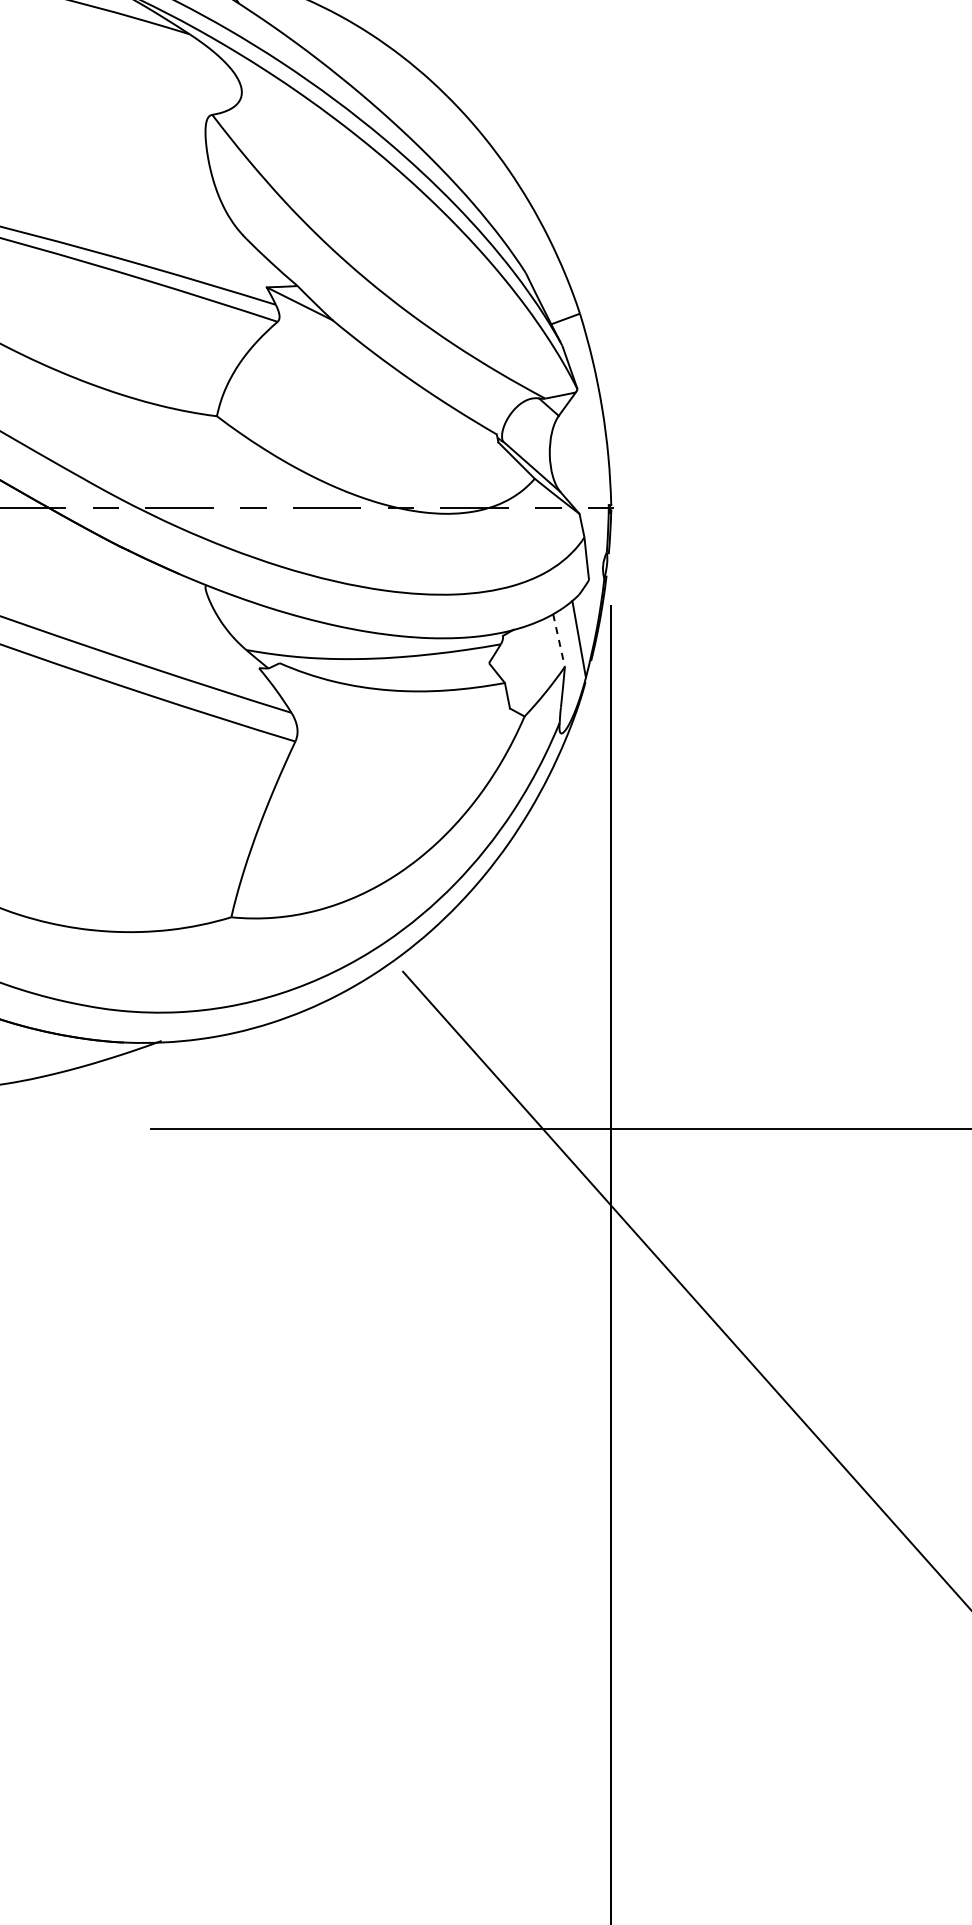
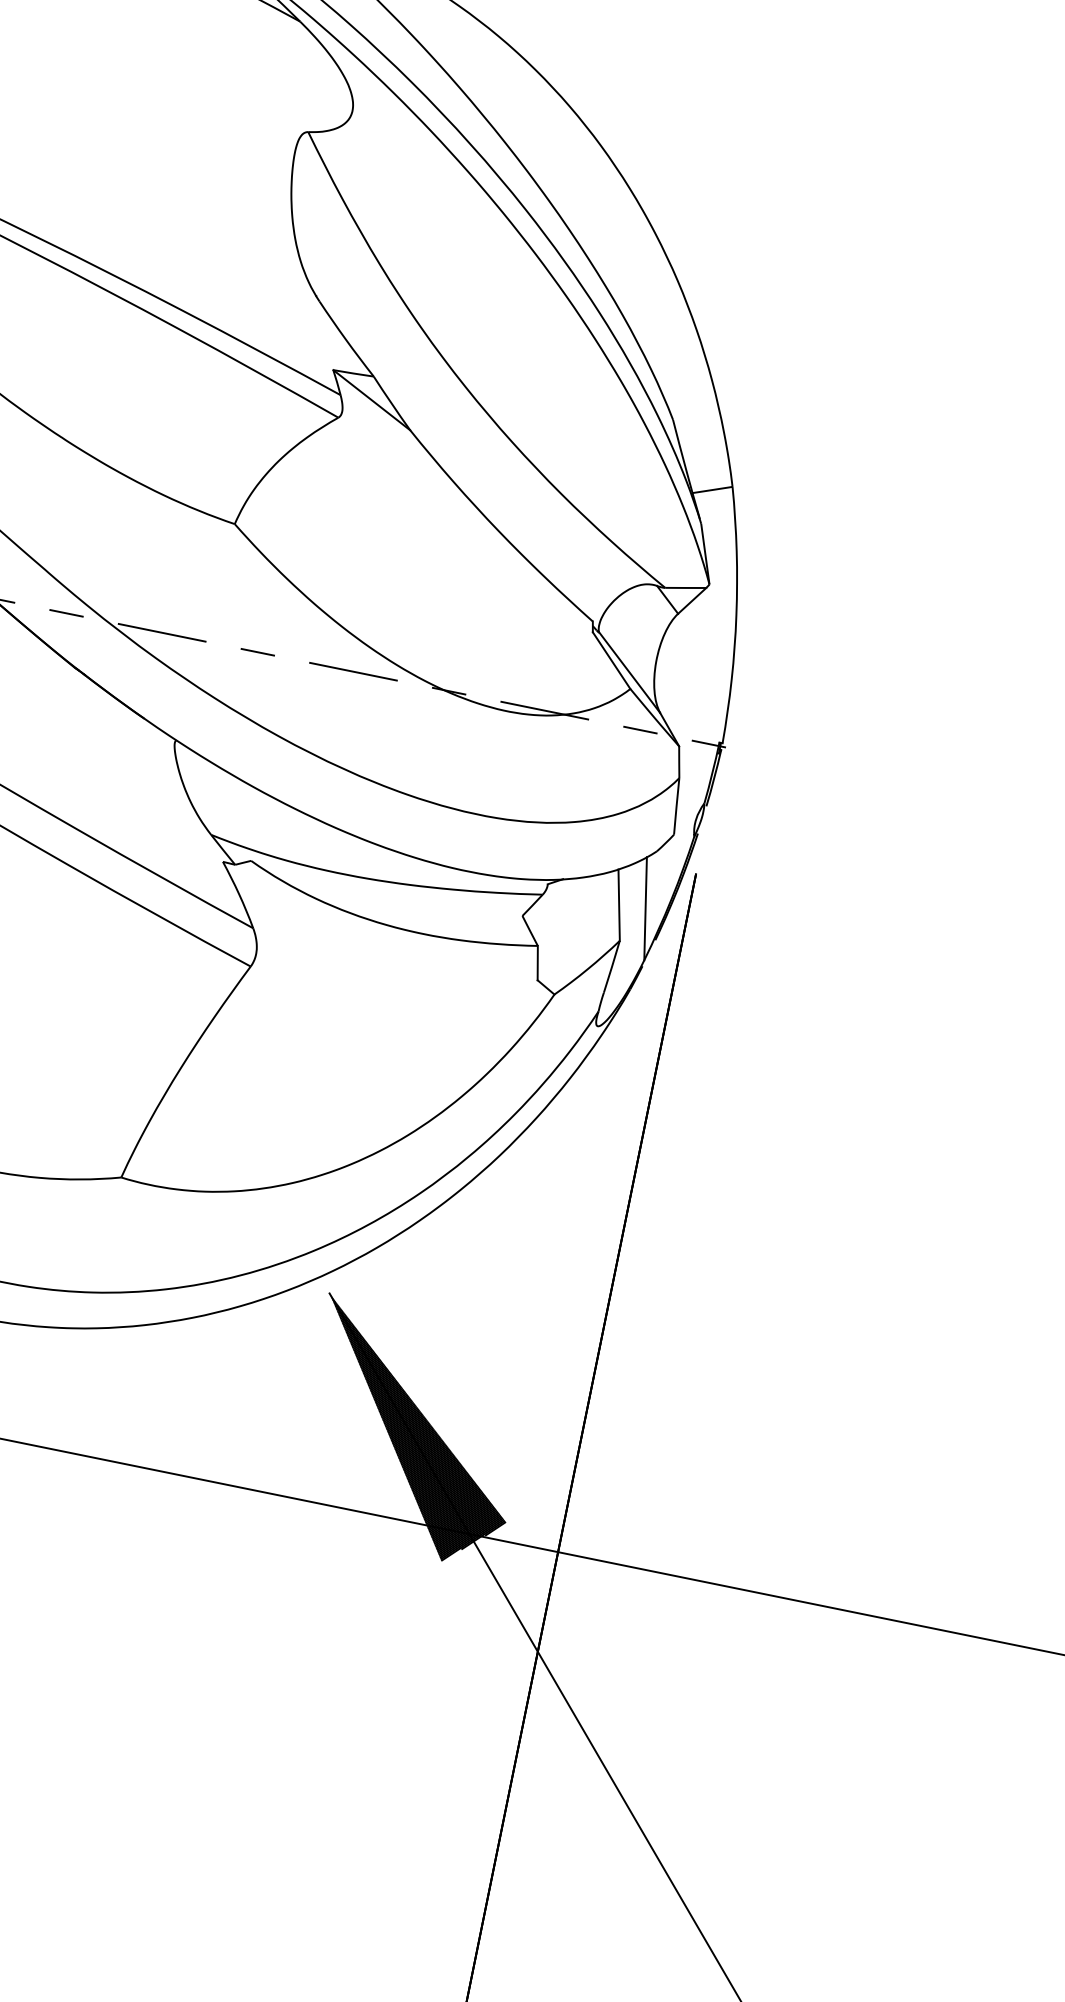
line: (559, 640) -> (619, 905), dashed -> solid
hatch: (485, 1062) -> (412, 1432), added

